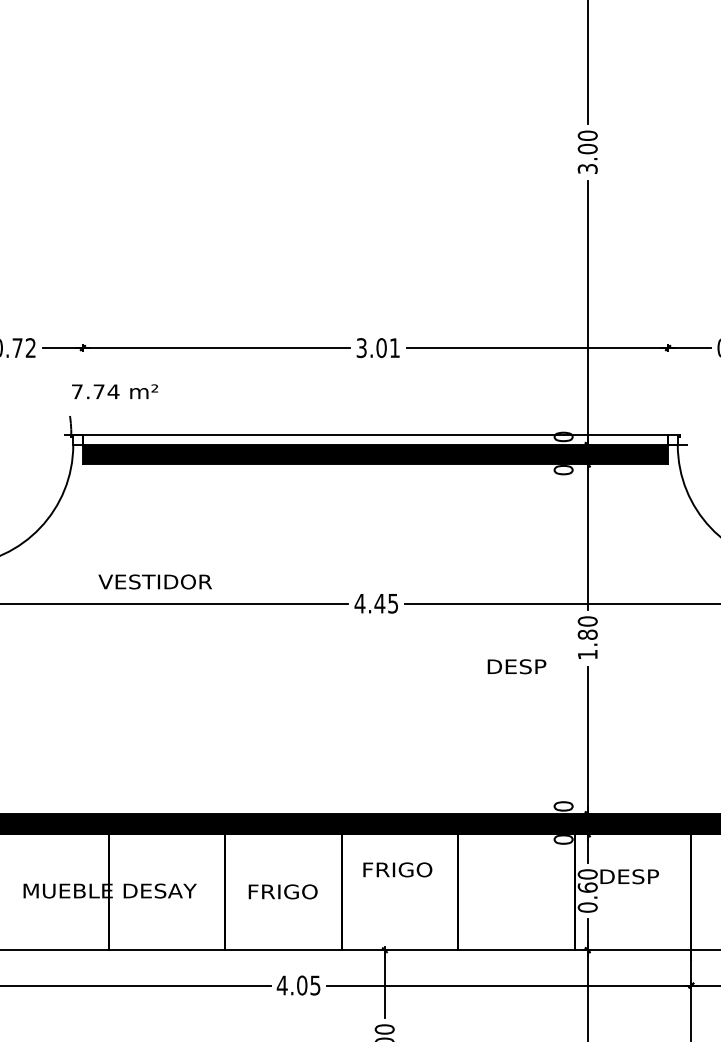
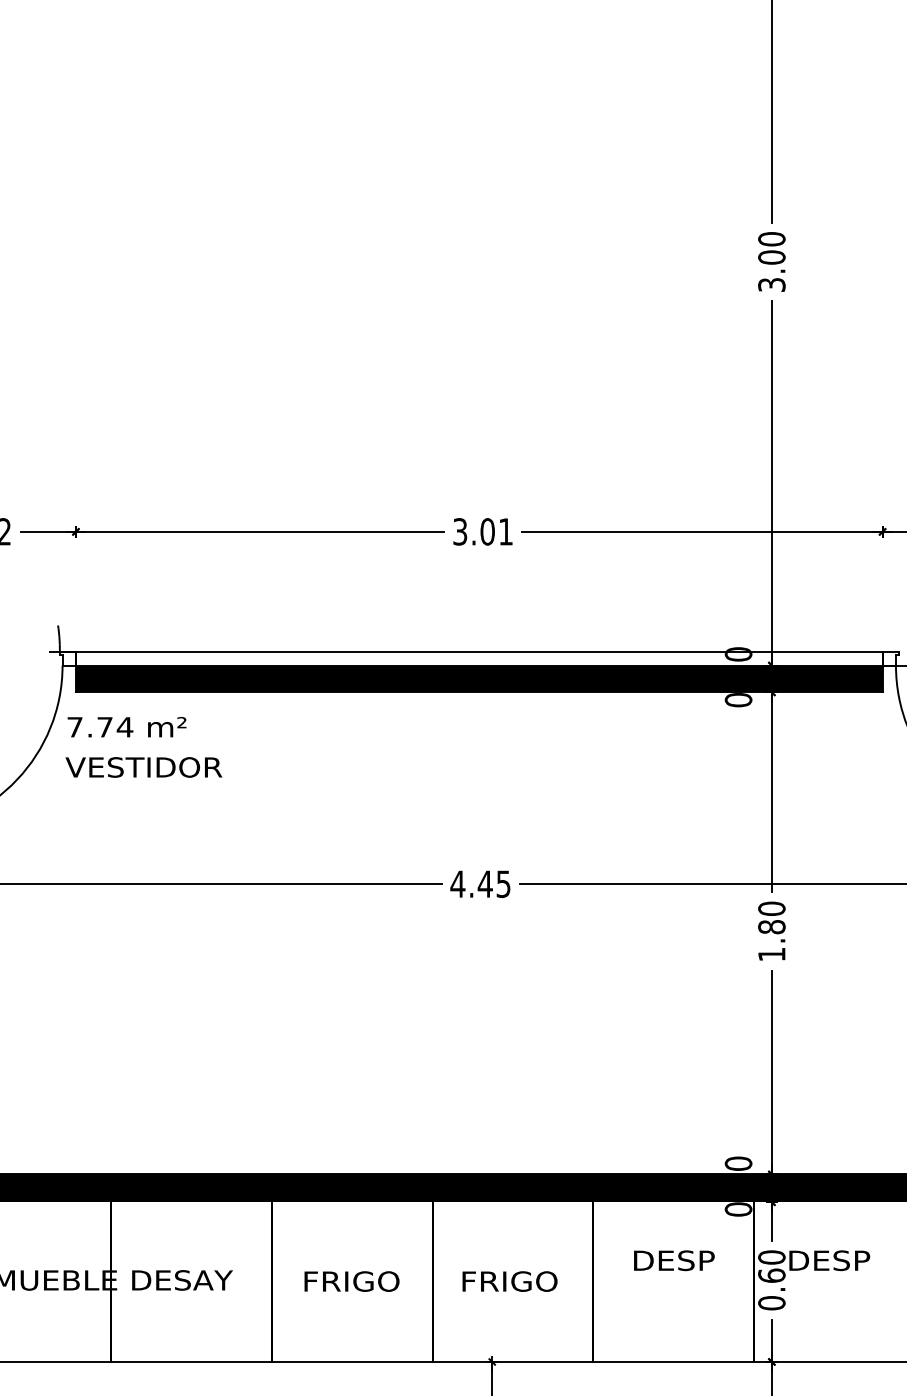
text: (114, 391) -> (126, 726), moved
text: (154, 581) -> (142, 766), moved
text: (516, 666) -> (673, 1260), moved
text: (397, 869) -> (509, 1281), moved

